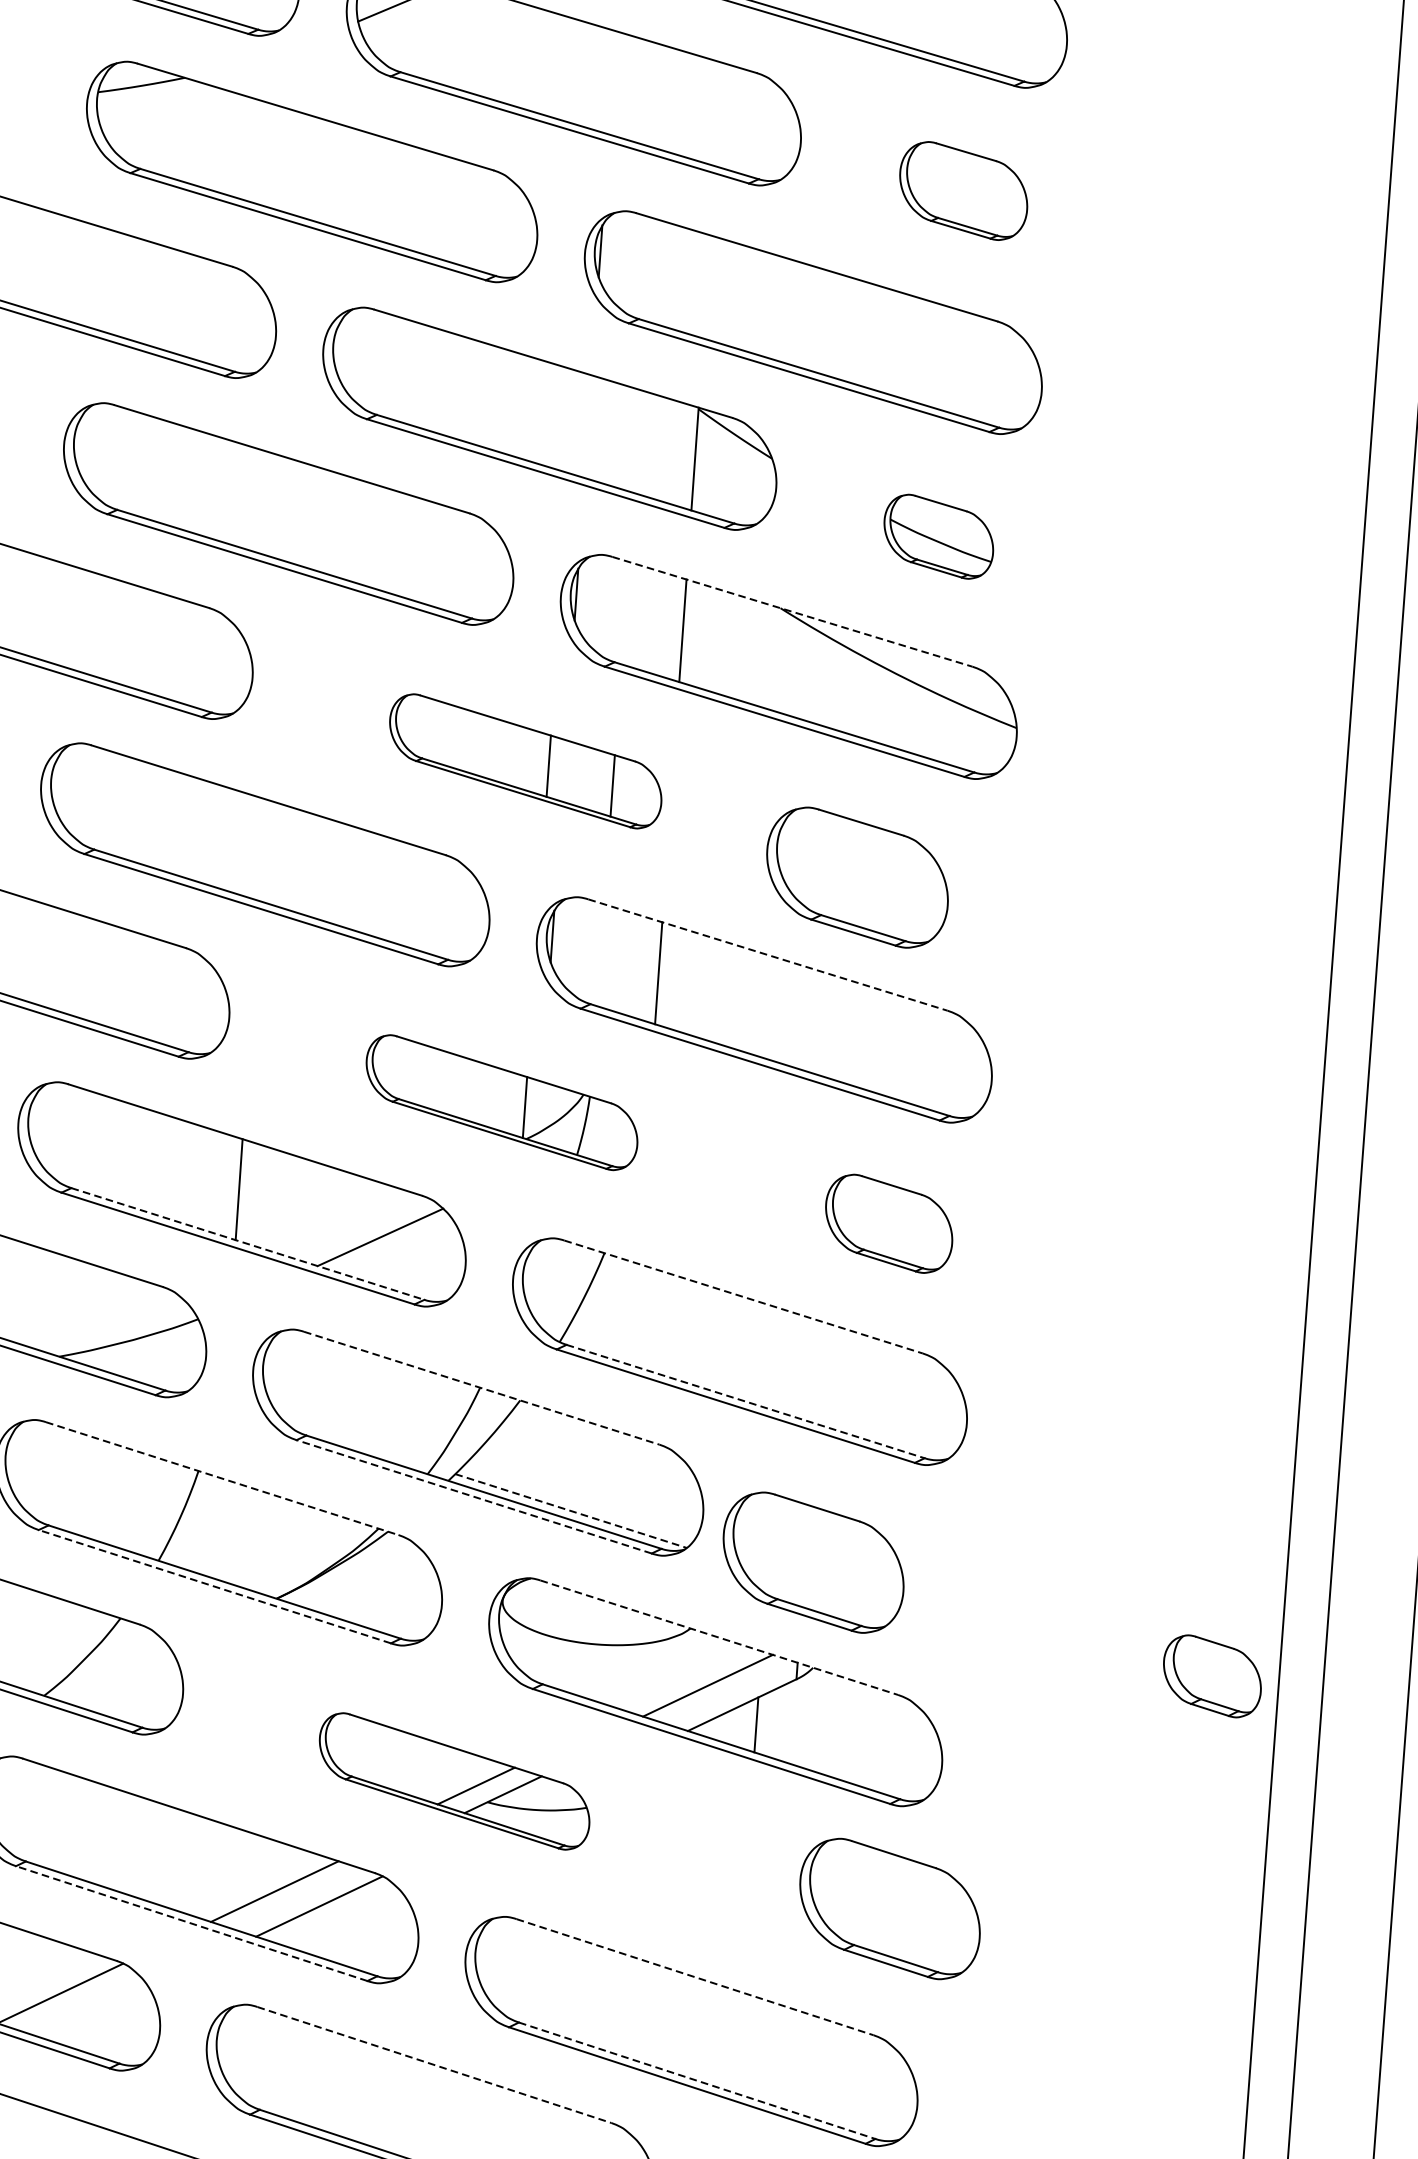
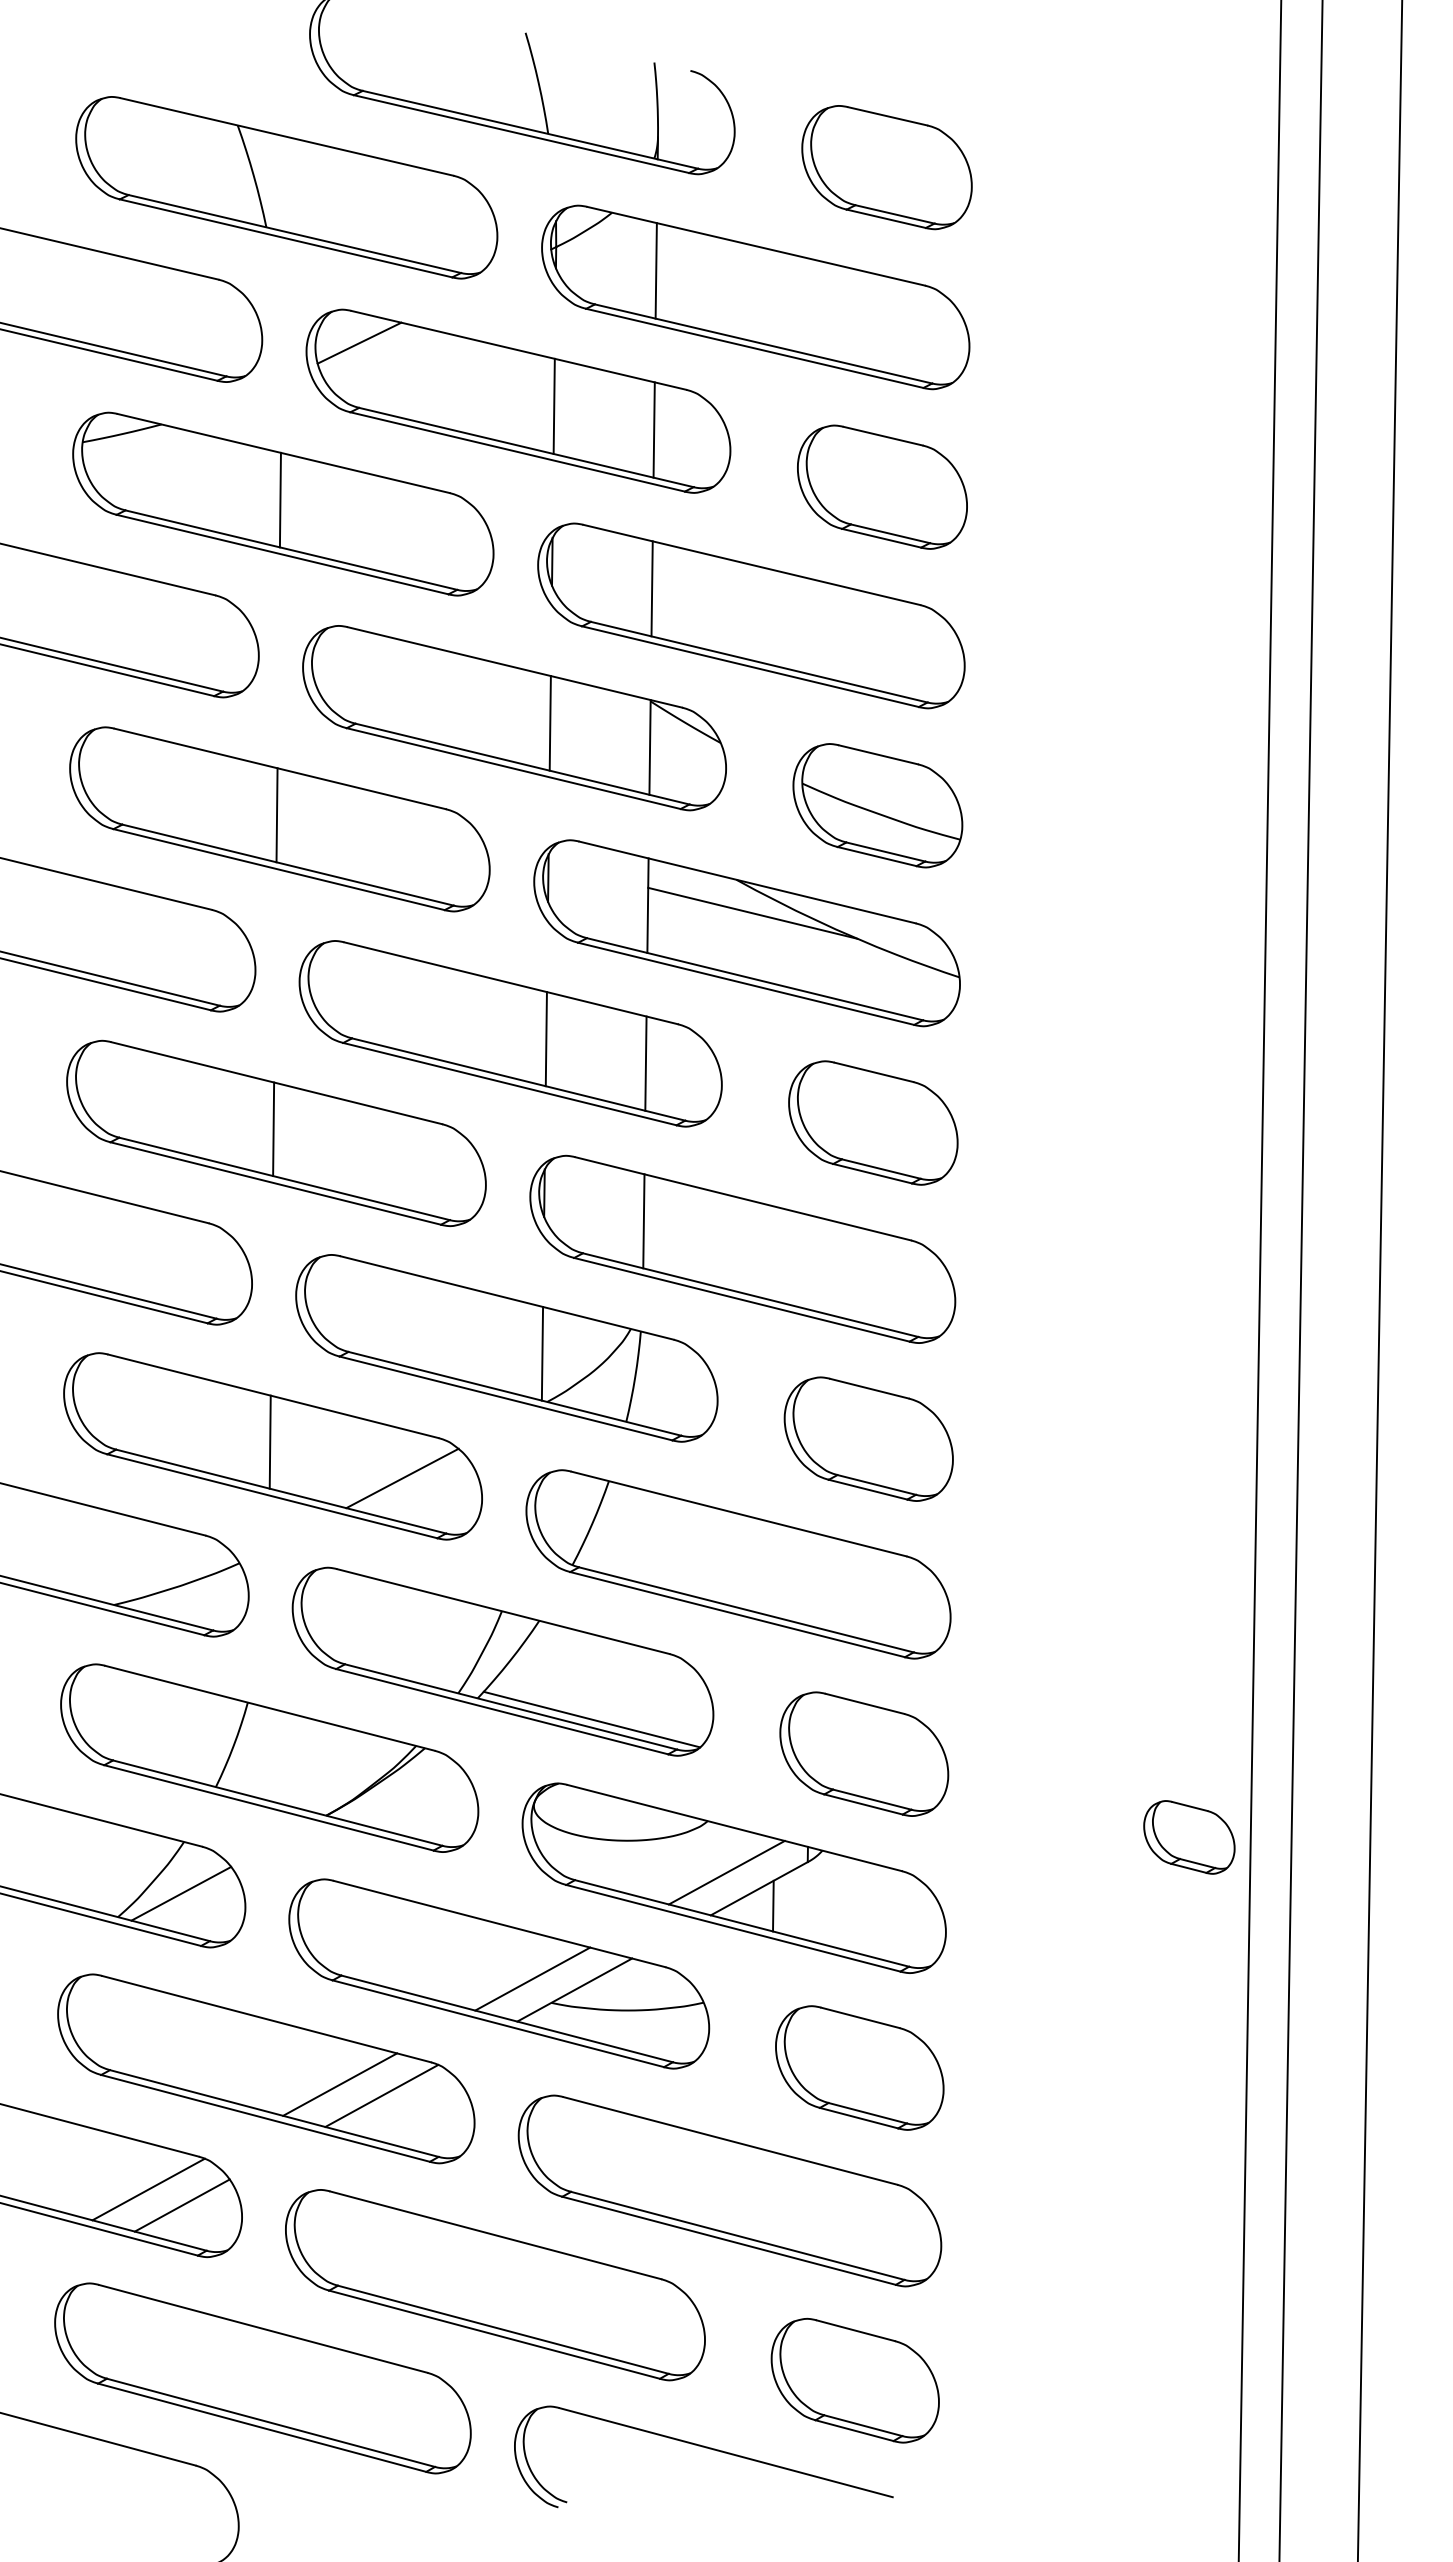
line: (611, 81) -> (553, 405), added
line: (718, 114) -> (653, 429), added
line: (308, 166) -> (279, 499), added
part: (963, 190) -> (882, 486), size x1.43
line: (706, 286) -> (651, 588), added
line: (587, 426) -> (549, 723), added
line: (285, 509) -> (276, 815), added
part: (938, 536) -> (877, 805), size x1.67
line: (793, 611) -> (748, 882), dashed -> solid
line: (795, 644) -> (752, 912), added
part: (525, 760) -> (510, 1033), size x1.67
line: (262, 850) -> (273, 1129), added
part: (857, 877) -> (873, 1122), moved
line: (768, 954) -> (743, 1198), dashed -> solid
part: (501, 1102) -> (506, 1348), size x1.67
part: (888, 1223) -> (868, 1438), size x1.43
line: (248, 1243) -> (281, 1491), dashed -> solid
line: (743, 1297) -> (738, 1514), dashed -> solid
line: (481, 1388) -> (503, 1611), dashed -> solid
line: (745, 1401) -> (746, 1609), dashed -> solid
line: (222, 1478) -> (270, 1708), dashed -> solid
line: (473, 1496) -> (501, 1711), dashed -> solid
line: (571, 1510) -> (592, 1719), dashed -> solid
part: (813, 1561) -> (864, 1753), moved
line: (214, 1586) -> (268, 1807), dashed -> solid
line: (719, 1638) -> (734, 1828), dashed -> solid
line: (114, 1674) -> (181, 1893), added
part: (454, 1780) -> (499, 1973), size x1.67
part: (889, 1908) -> (859, 2067), moved
line: (191, 1923) -> (265, 2118), dashed -> solid
line: (695, 1977) -> (730, 2141), dashed -> solid
line: (95, 2012) -> (181, 2205), added
line: (435, 2065) -> (496, 2235), dashed -> solid
line: (697, 2081) -> (738, 2236), dashed -> solid

